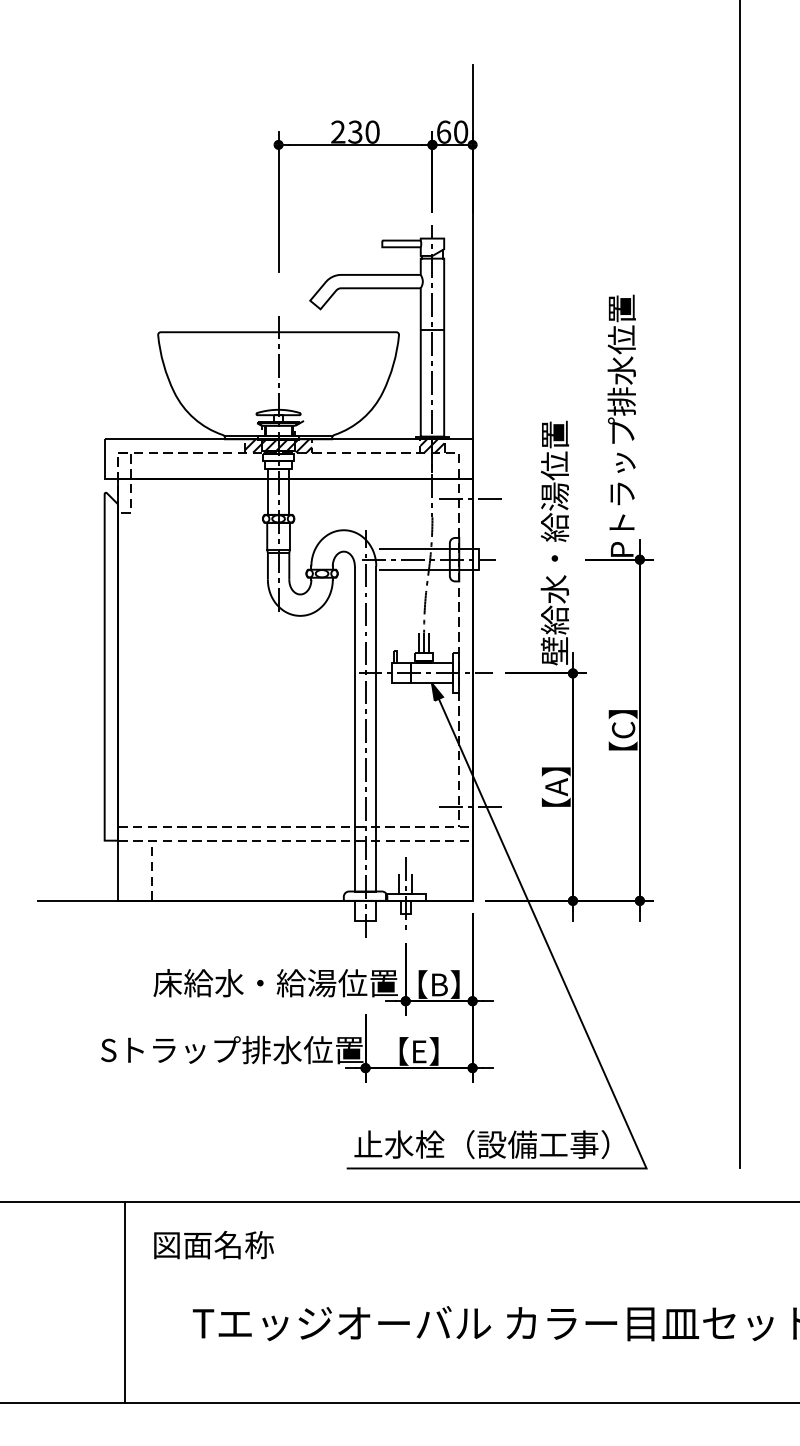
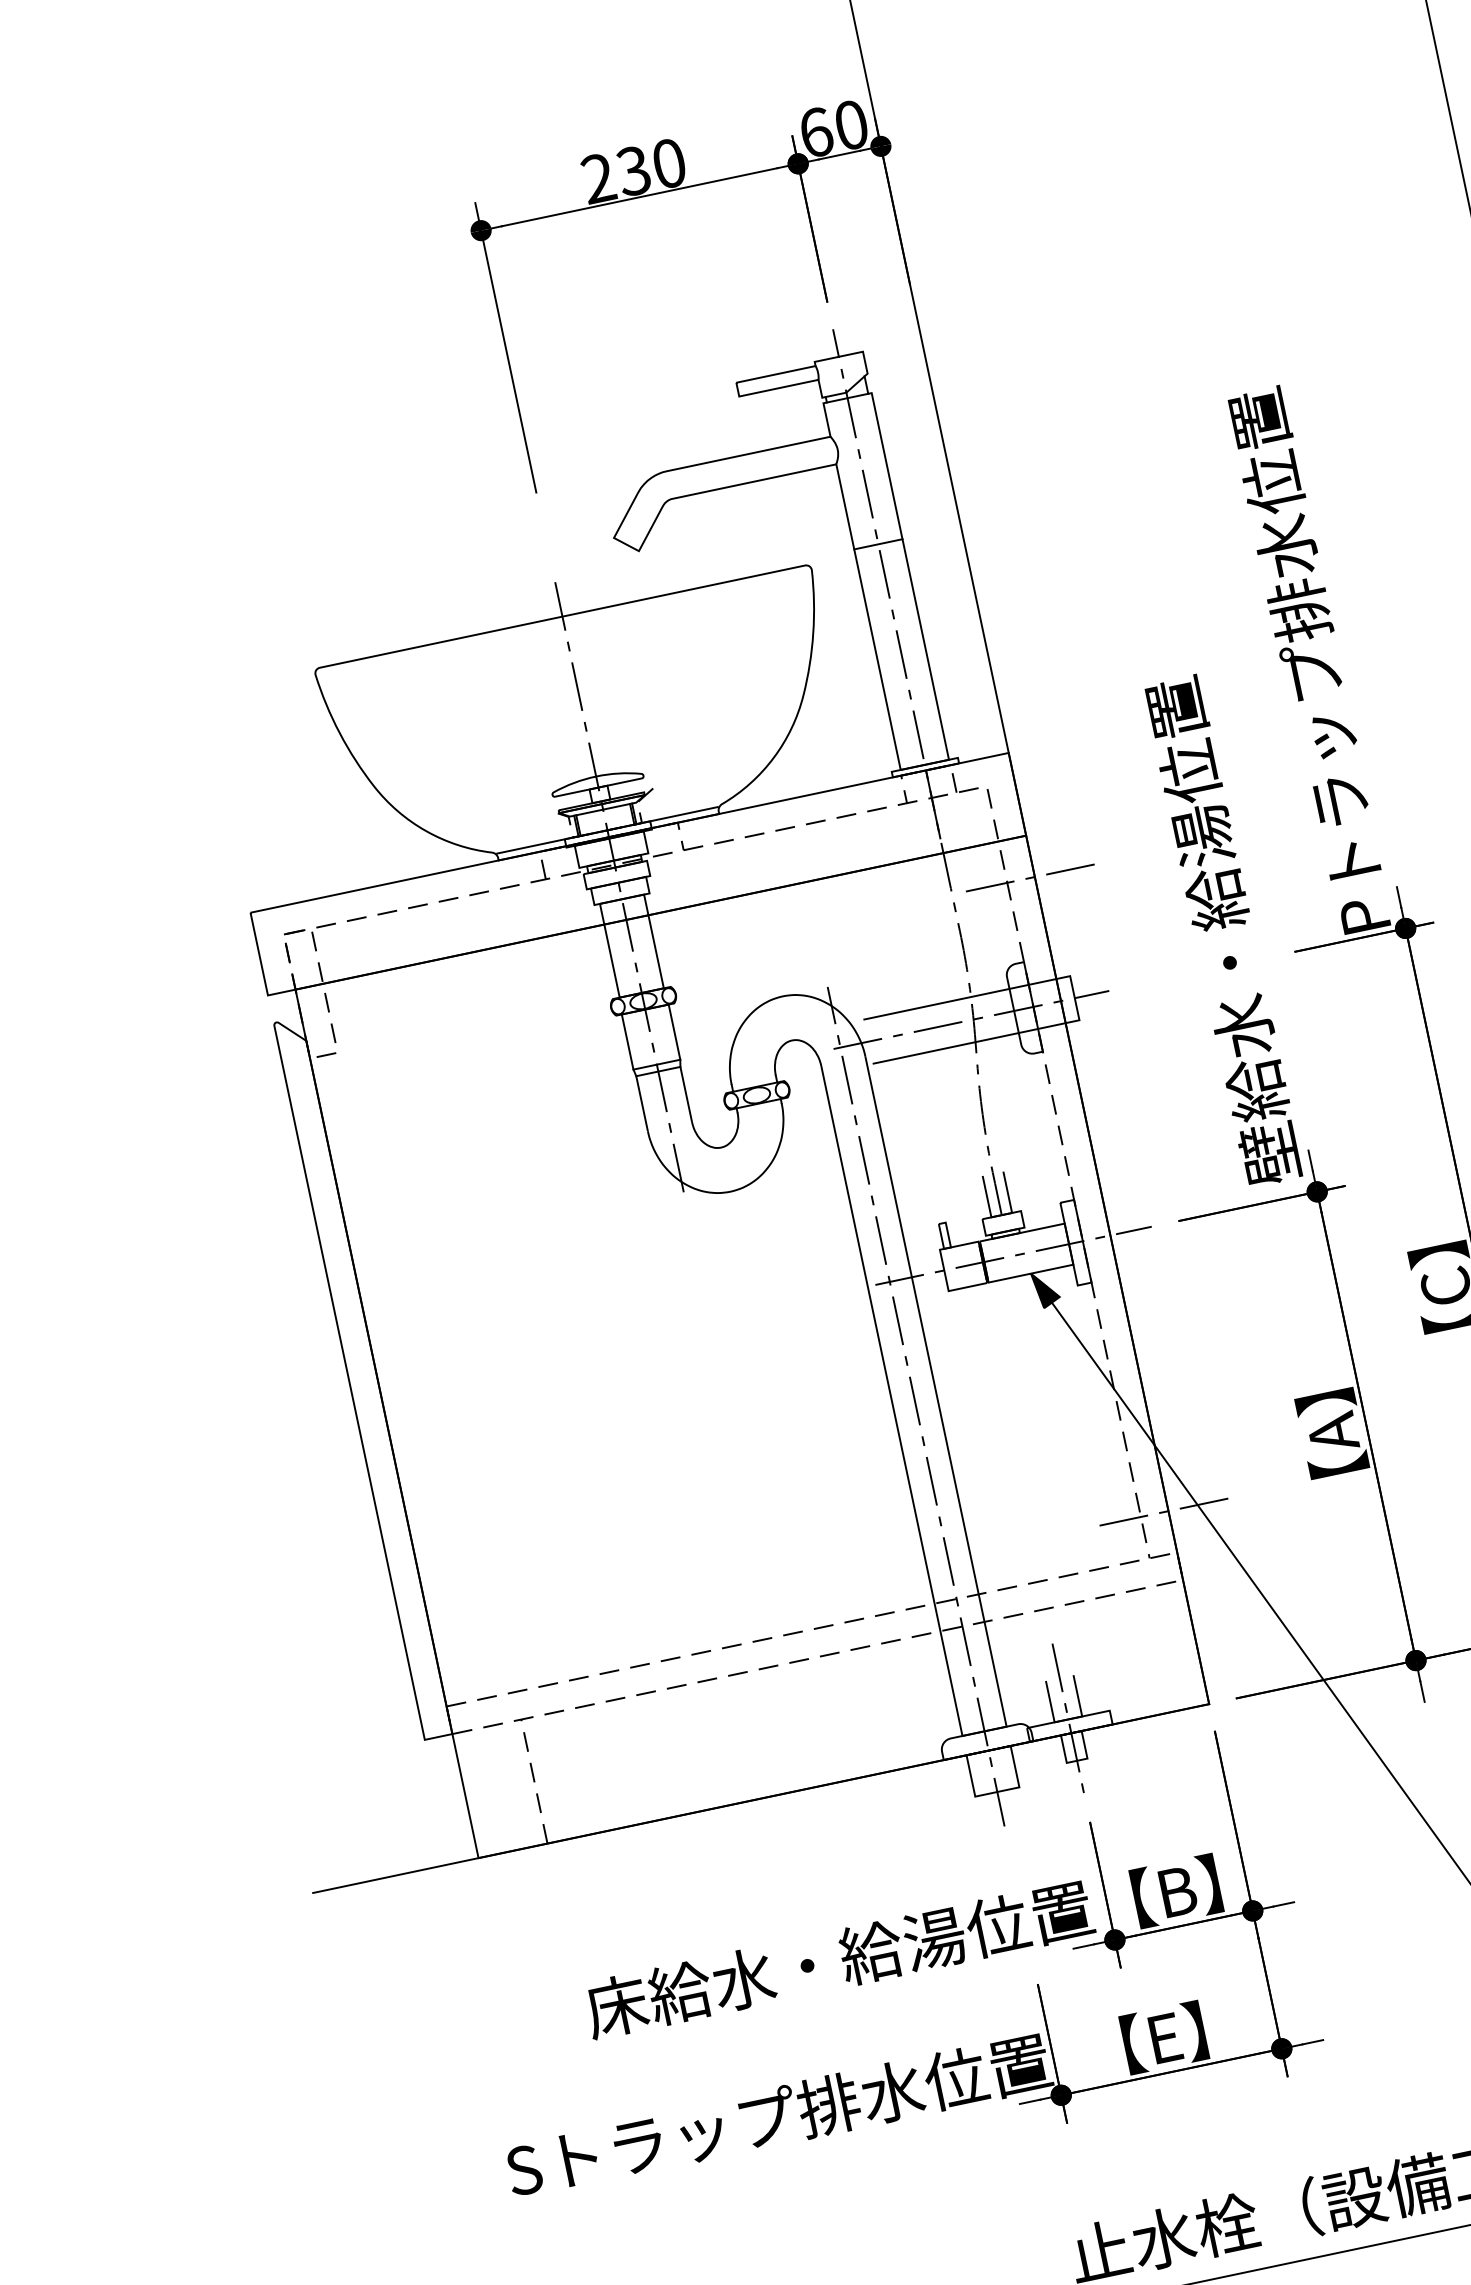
hatch: (278, 445) -> (611, 850), removed
hatch: (432, 445) -> (928, 783), removed

